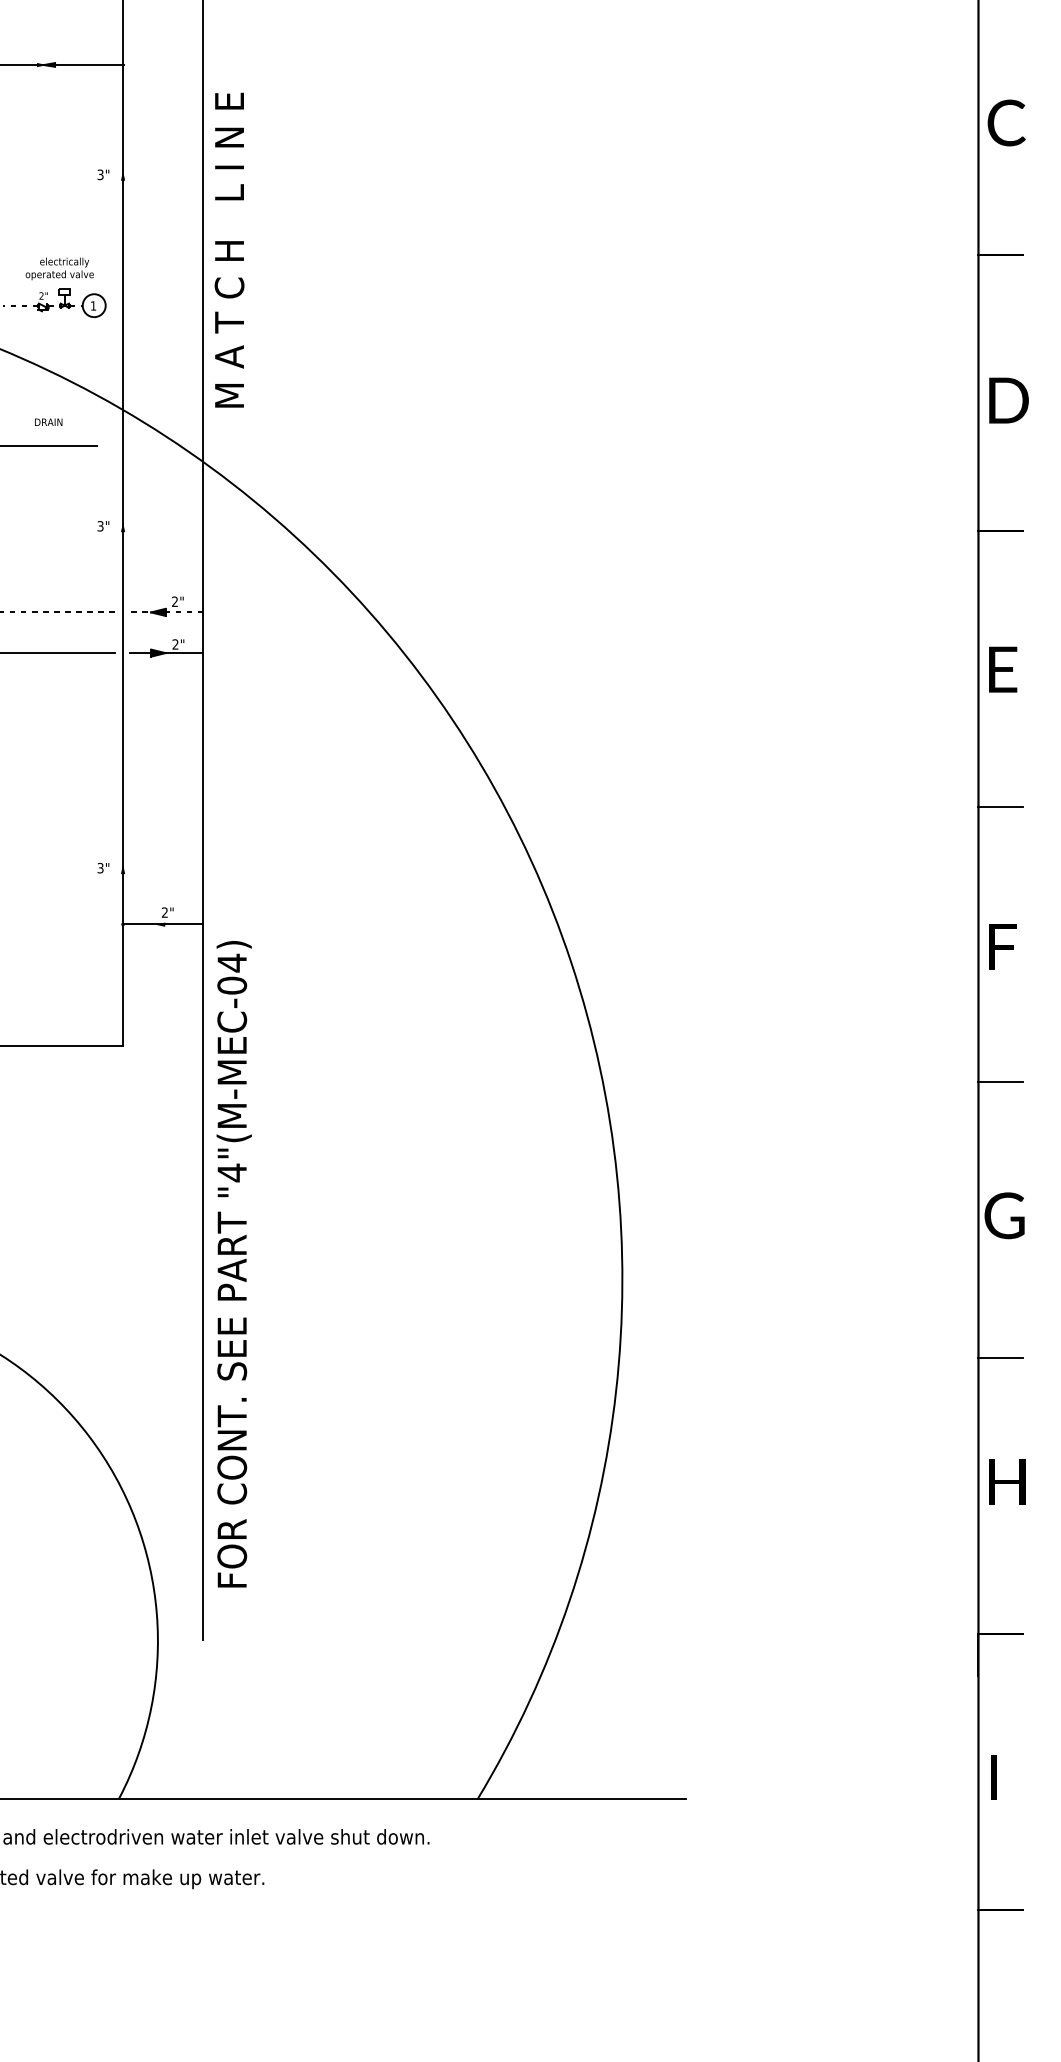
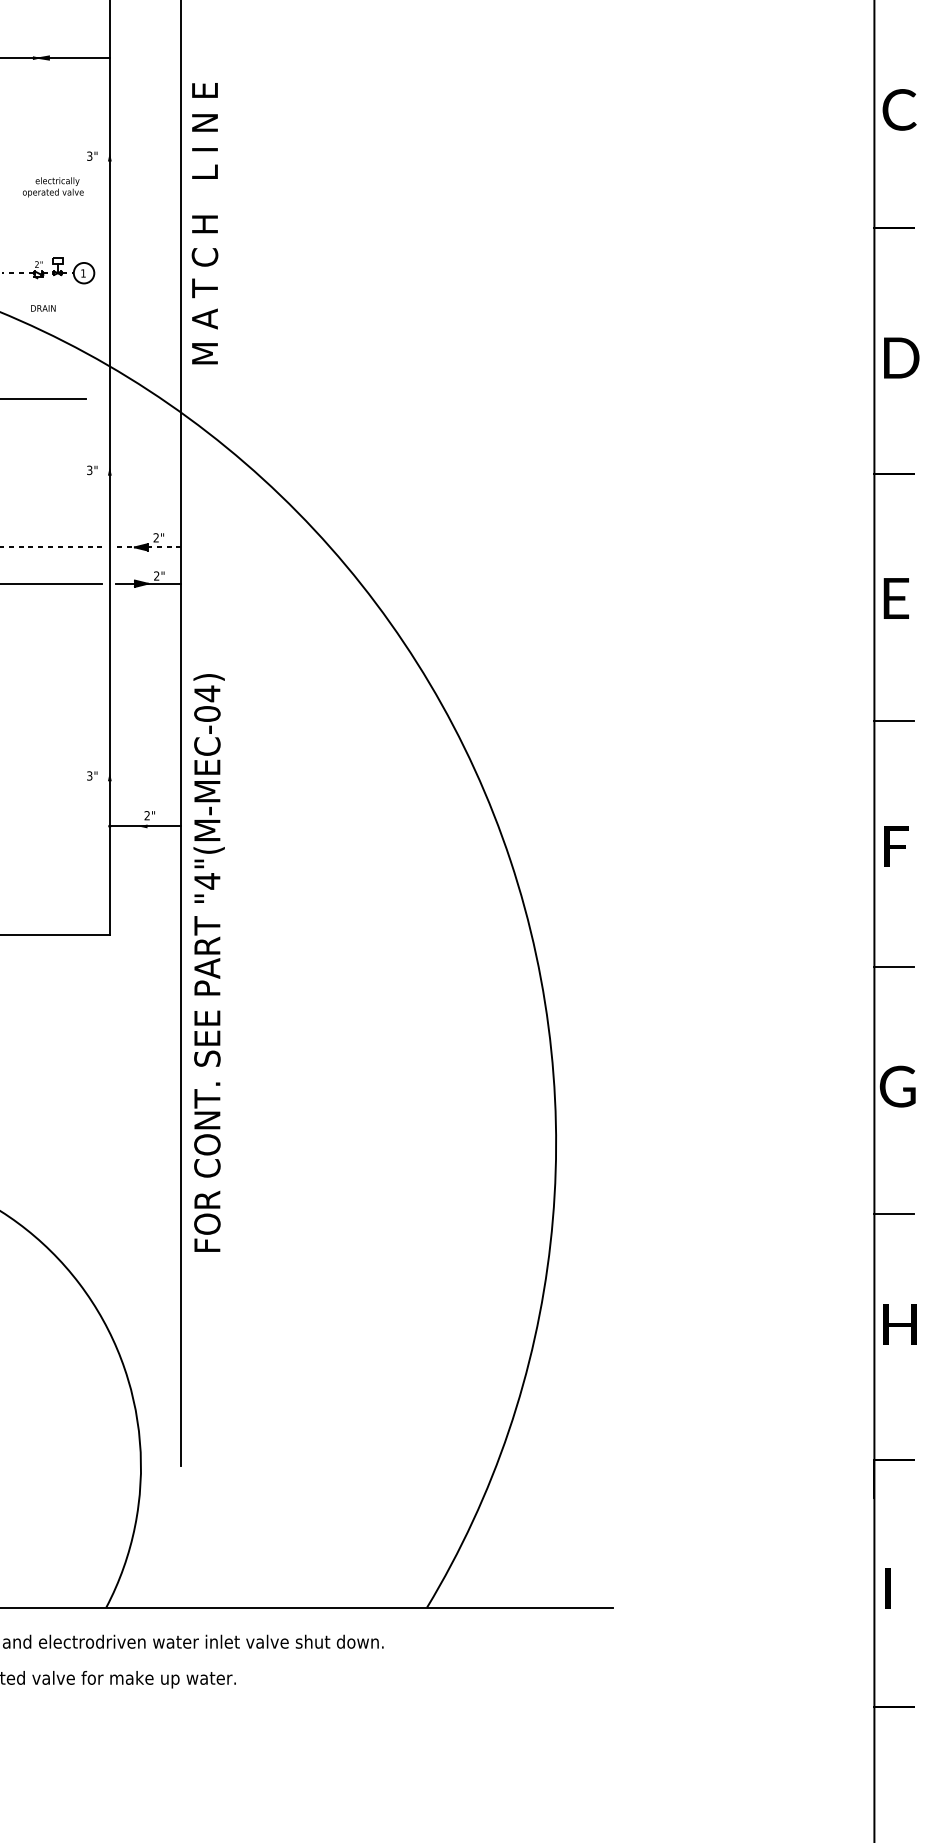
text: (58, 269) -> (52, 187), moved
text: (48, 422) -> (43, 308), moved
text: (233, 1263) -> (208, 962), moved

